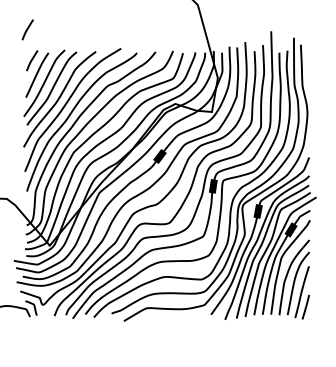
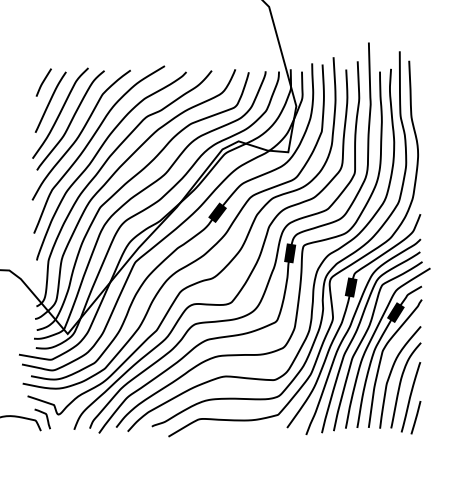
line: (27, 29) -> (37, 40), removed

